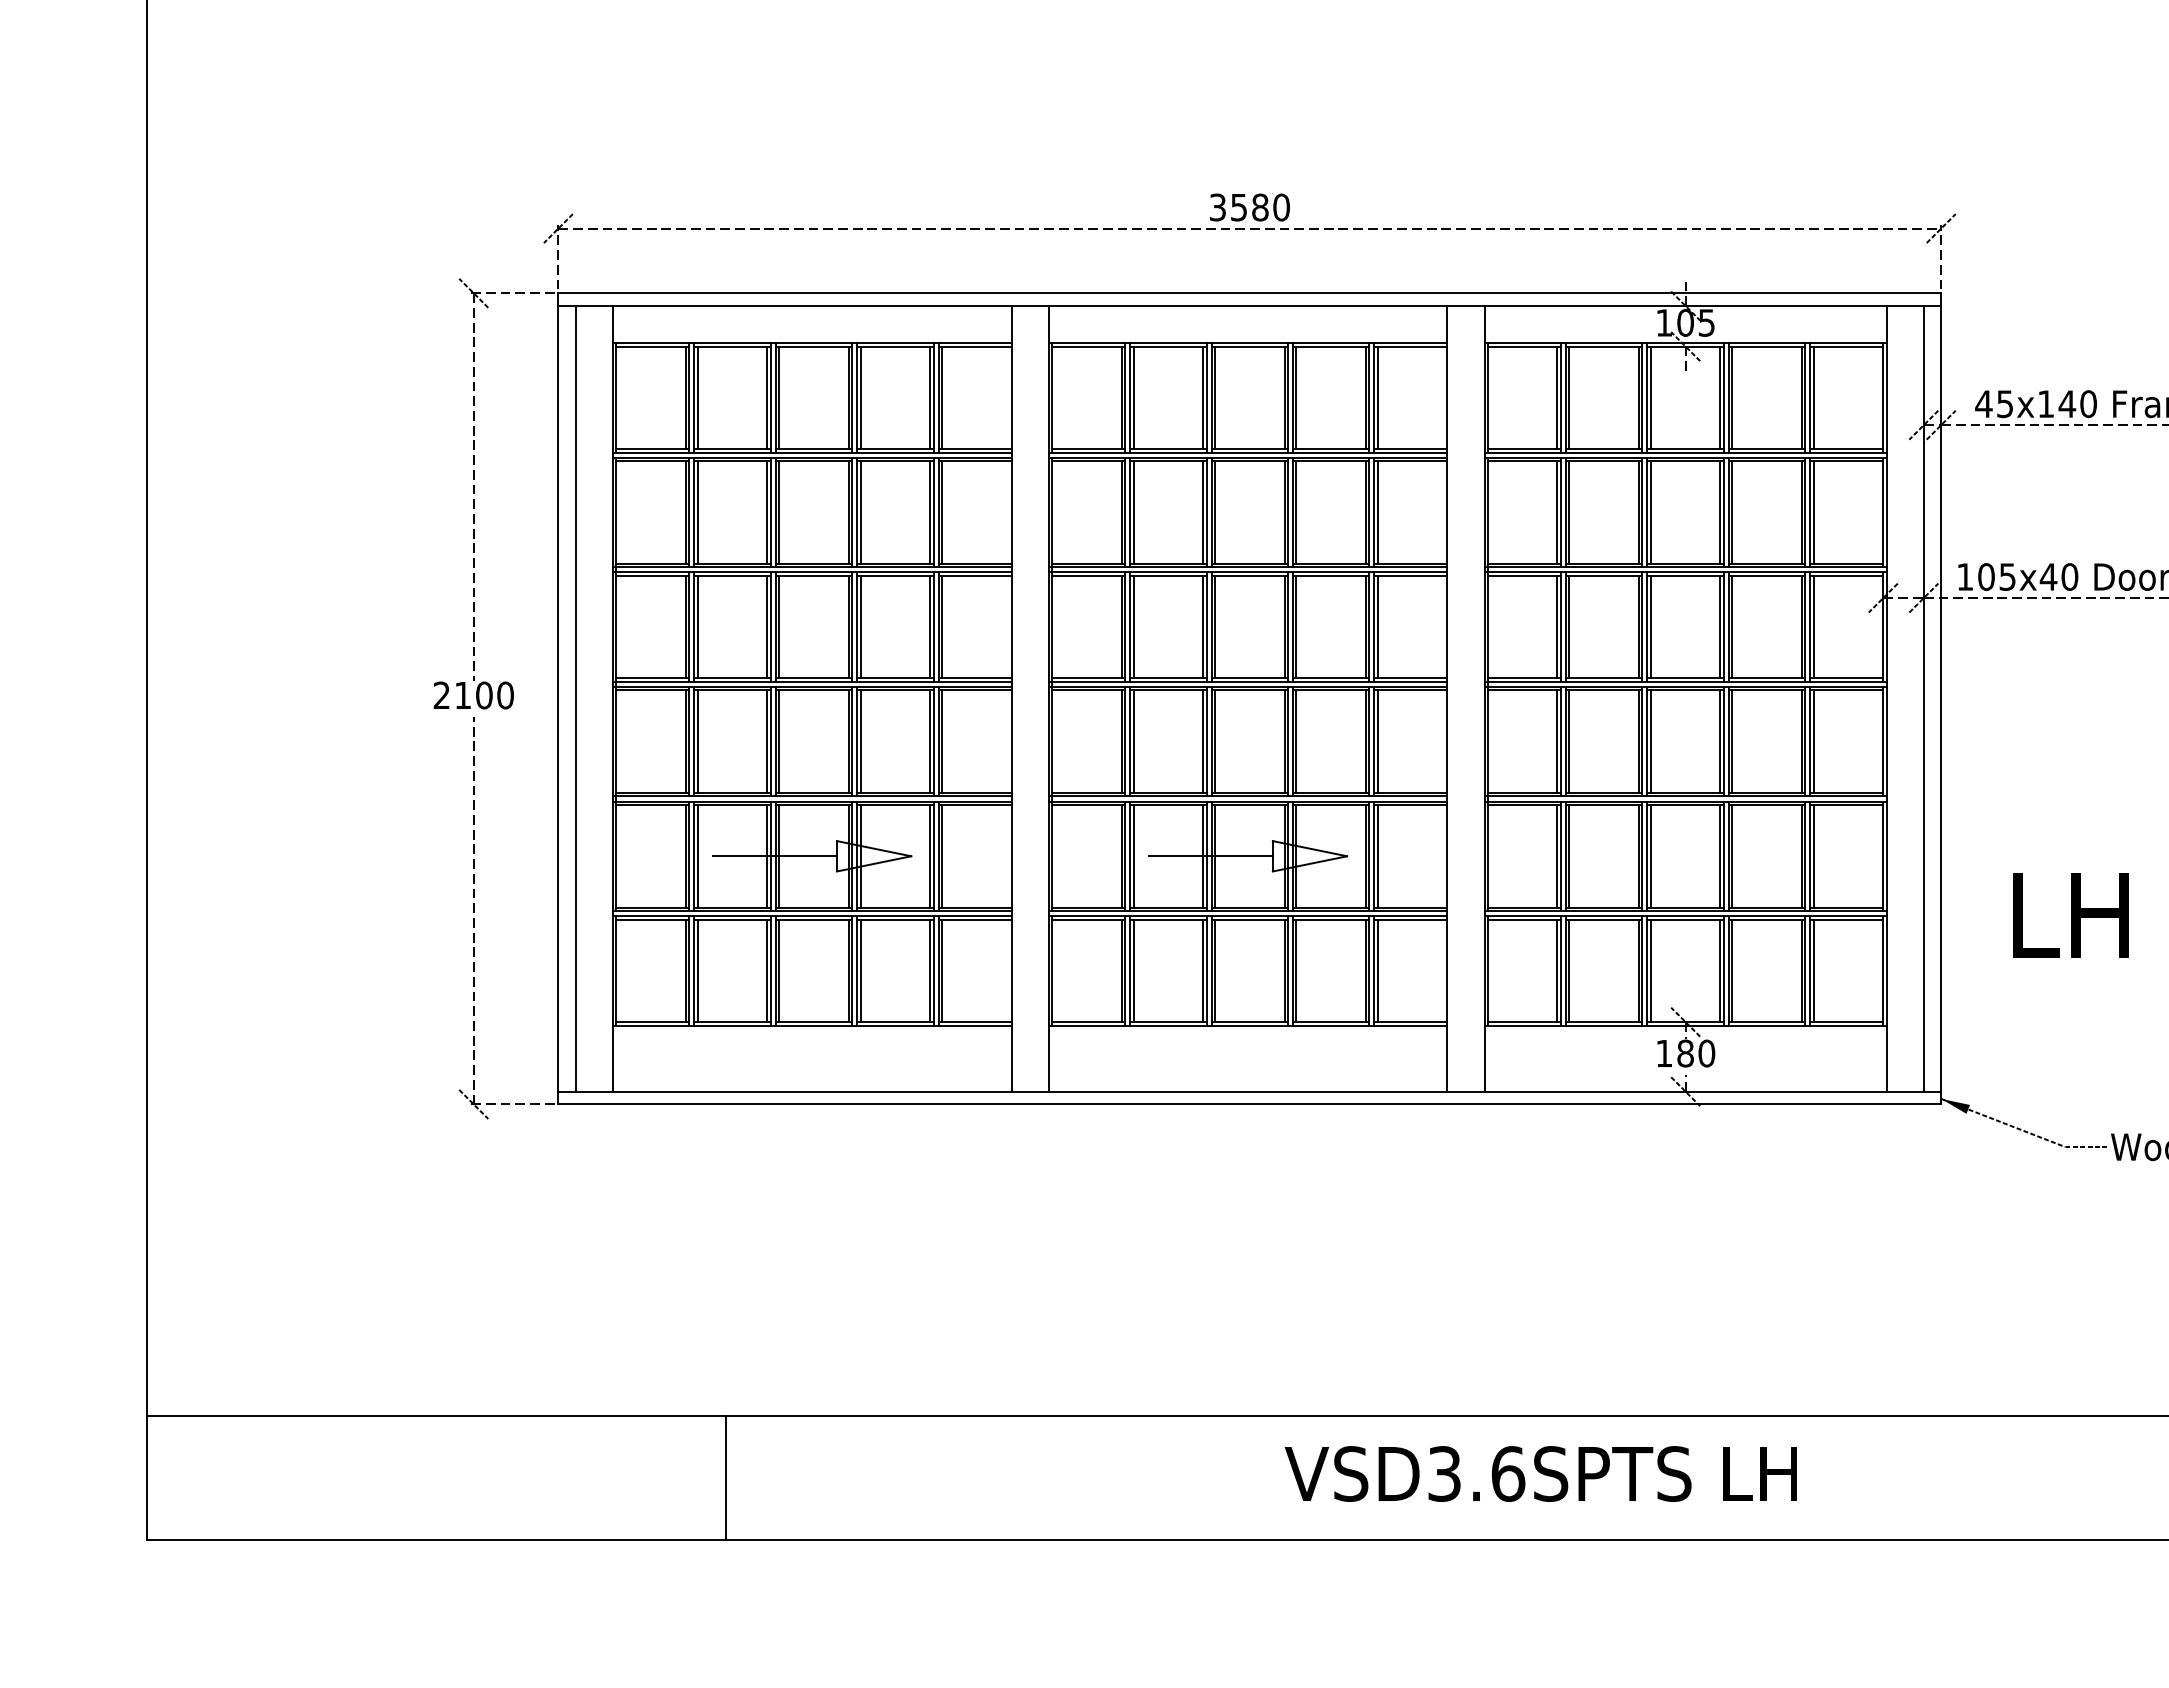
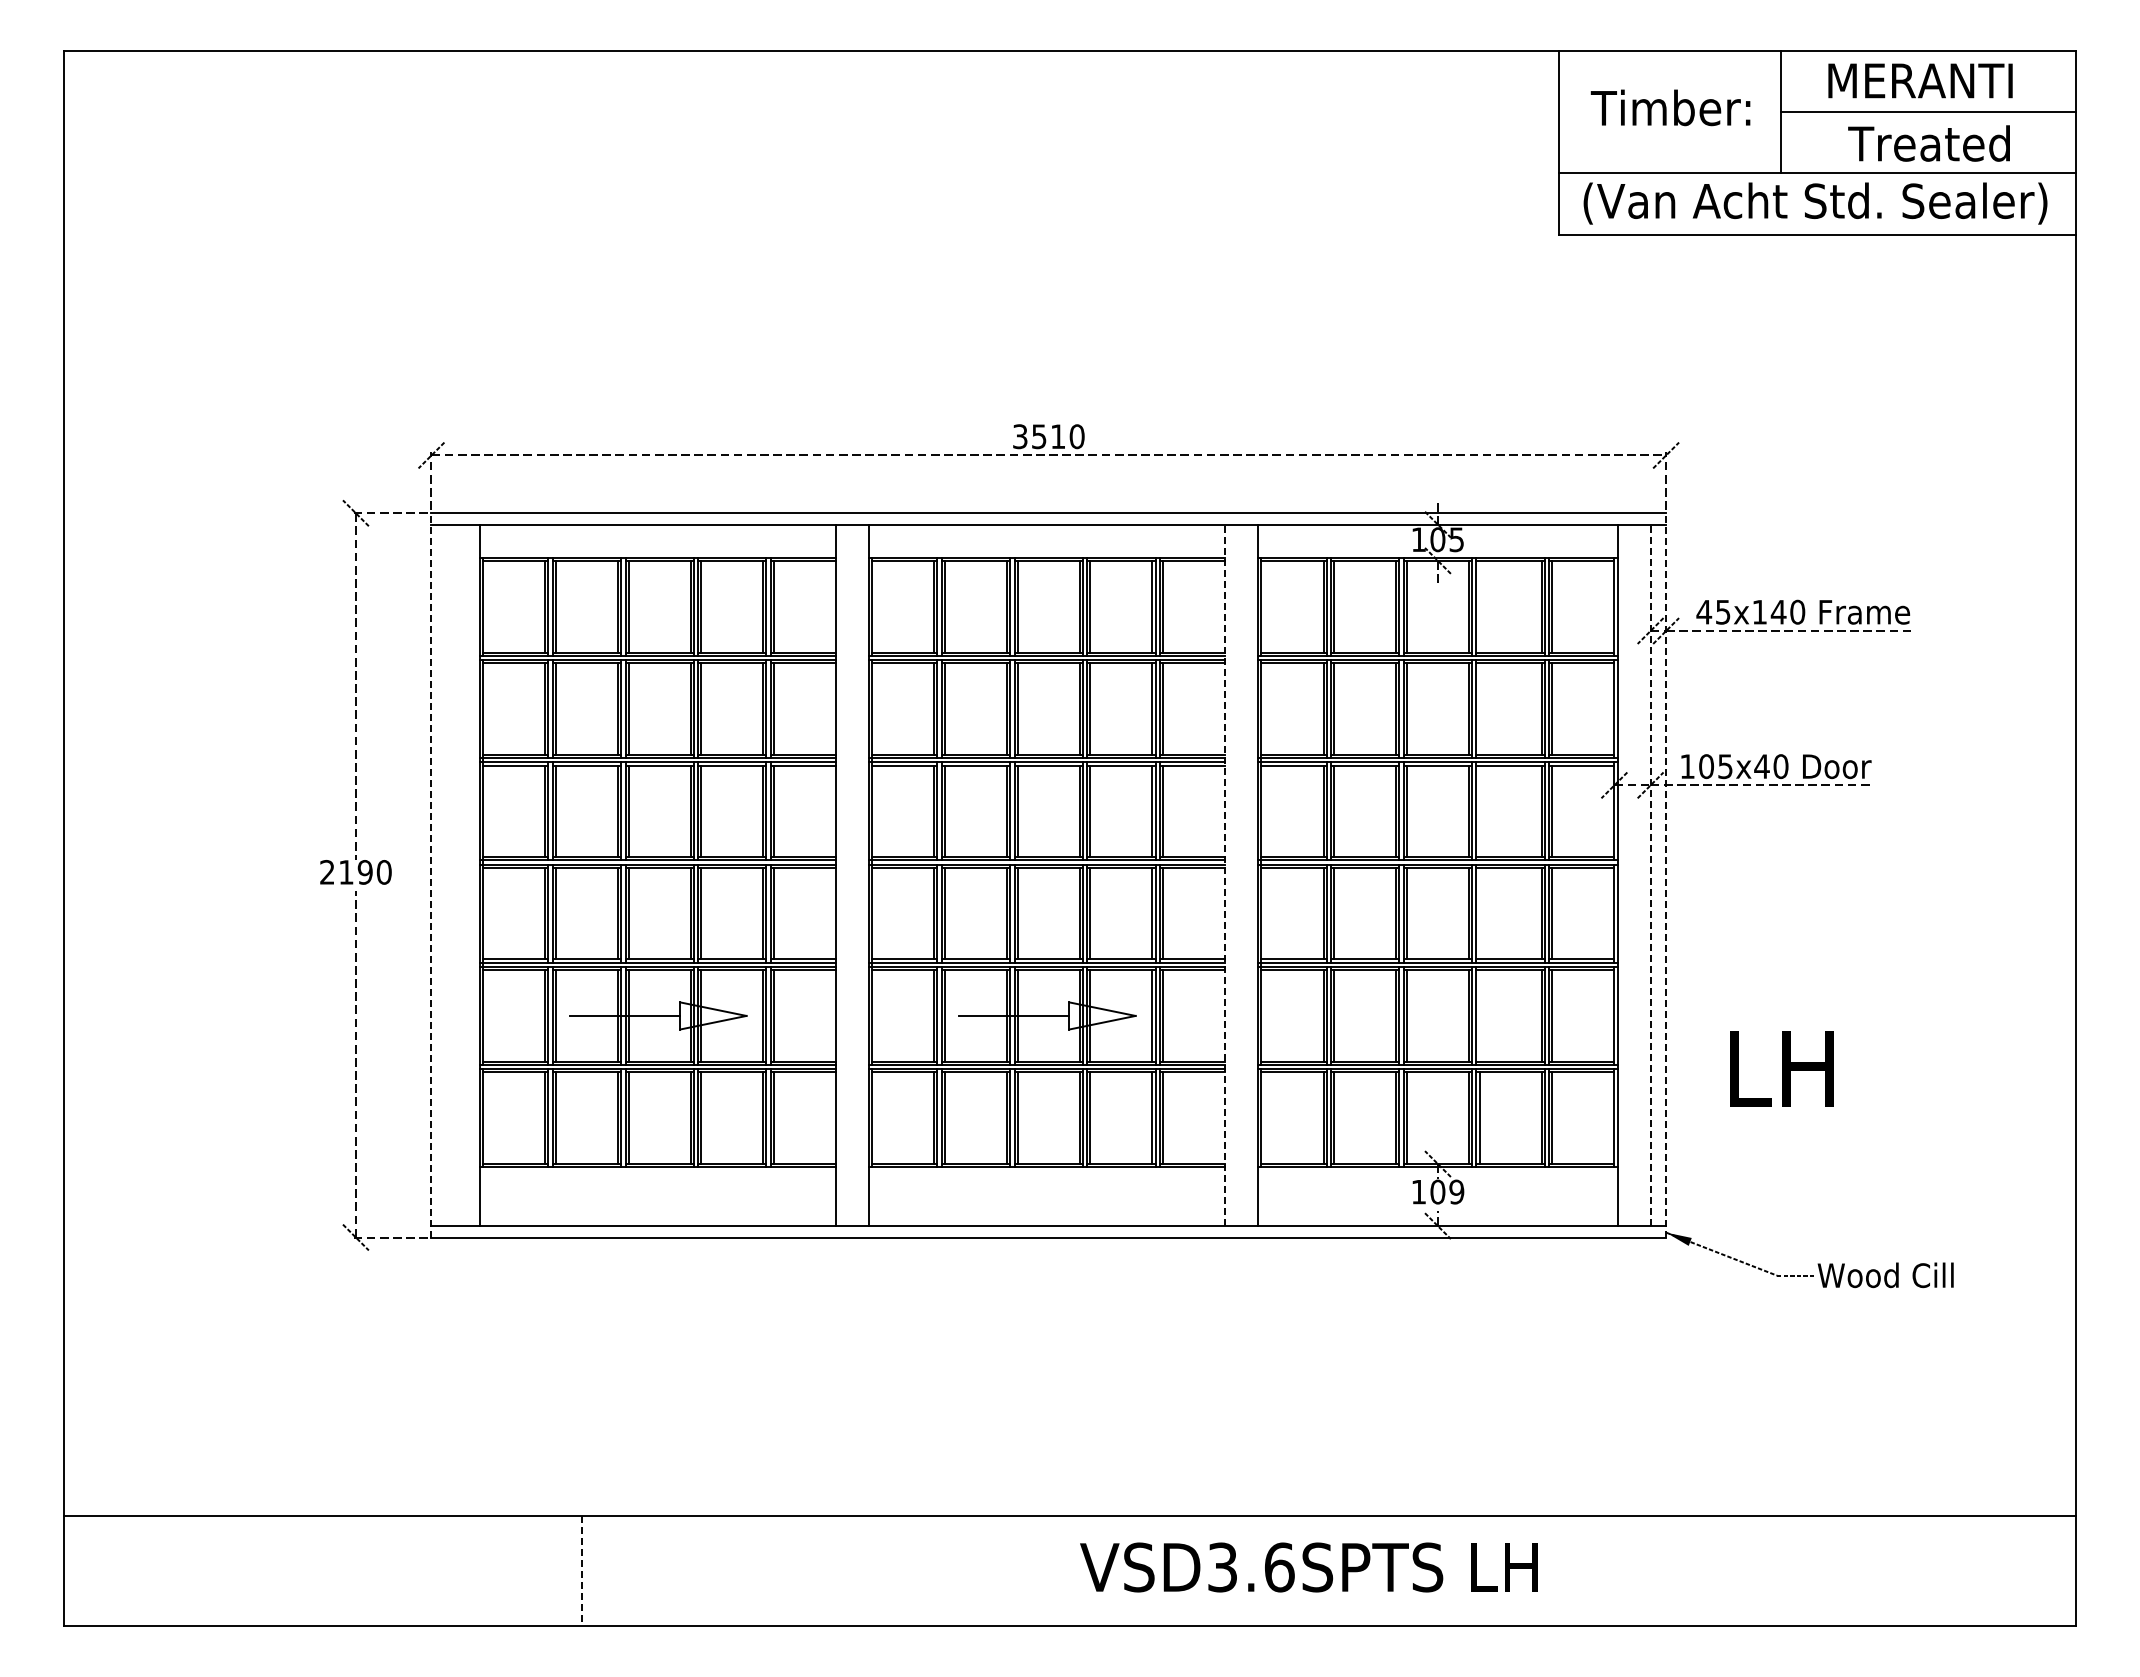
text: (1259, 207) -> (1057, 436), 3580 -> 3510
line: (1732, 397) -> (1479, 606), removed
line: (1732, 511) -> (1479, 708), removed
line: (1732, 627) -> (1479, 811), removed
text: (483, 695) -> (364, 872), 2100 -> 2190
line: (558, 697) -> (431, 874), solid -> dashed
line: (1941, 697) -> (1666, 874), solid -> dashed
line: (576, 698) -> (447, 875), removed
line: (1447, 698) -> (1225, 875), solid -> dashed
line: (1923, 698) -> (1650, 875), solid -> dashed
line: (1732, 741) -> (1479, 913), removed
line: (1732, 855) -> (1479, 1015), removed
text: (1696, 1054) -> (1447, 1192), 180 -> 109
line: (726, 1478) -> (581, 1571), solid -> dashed

